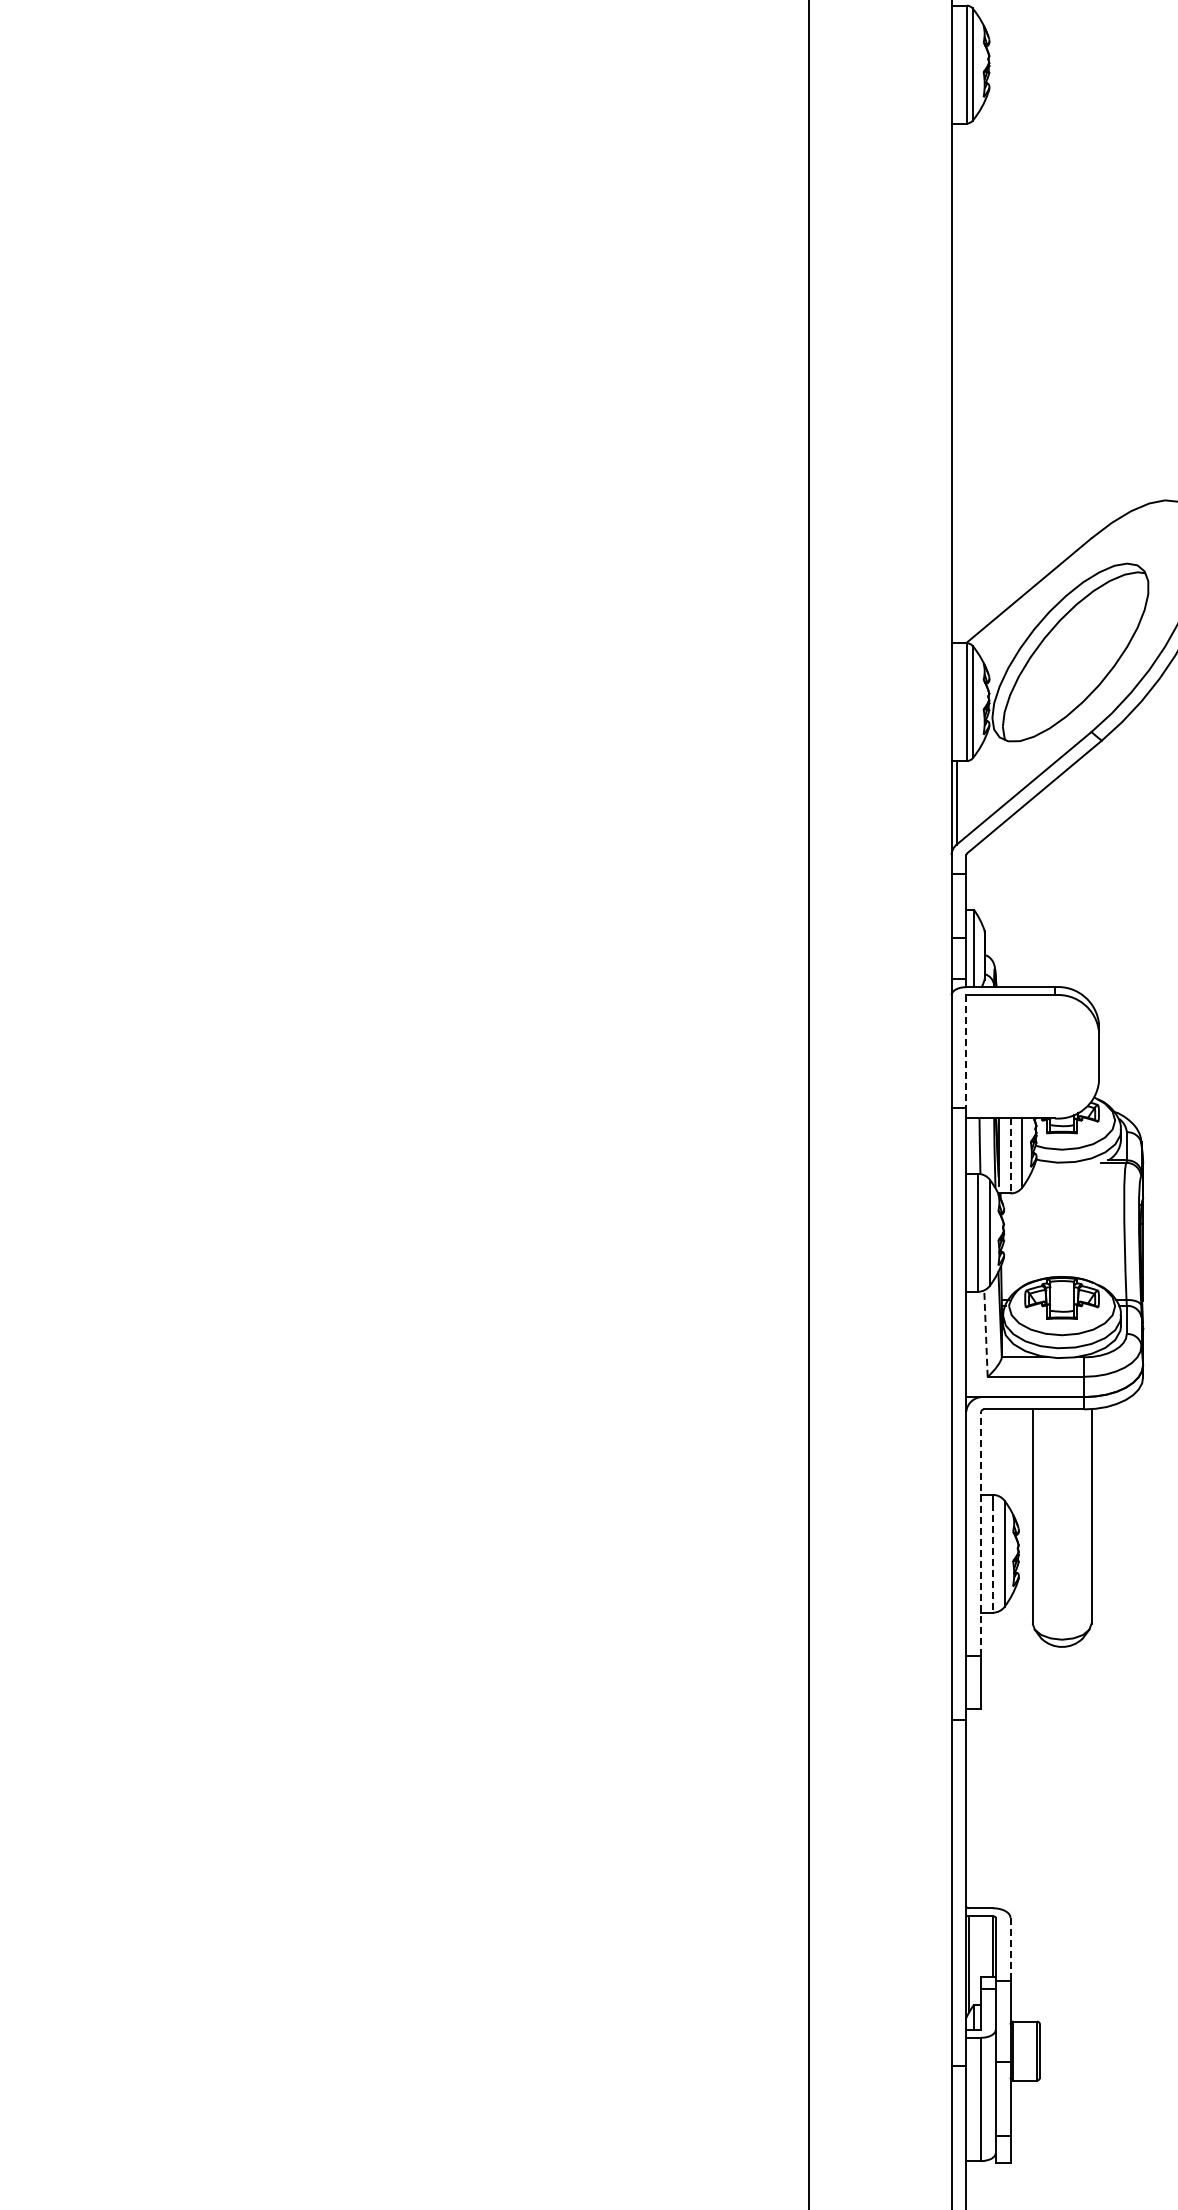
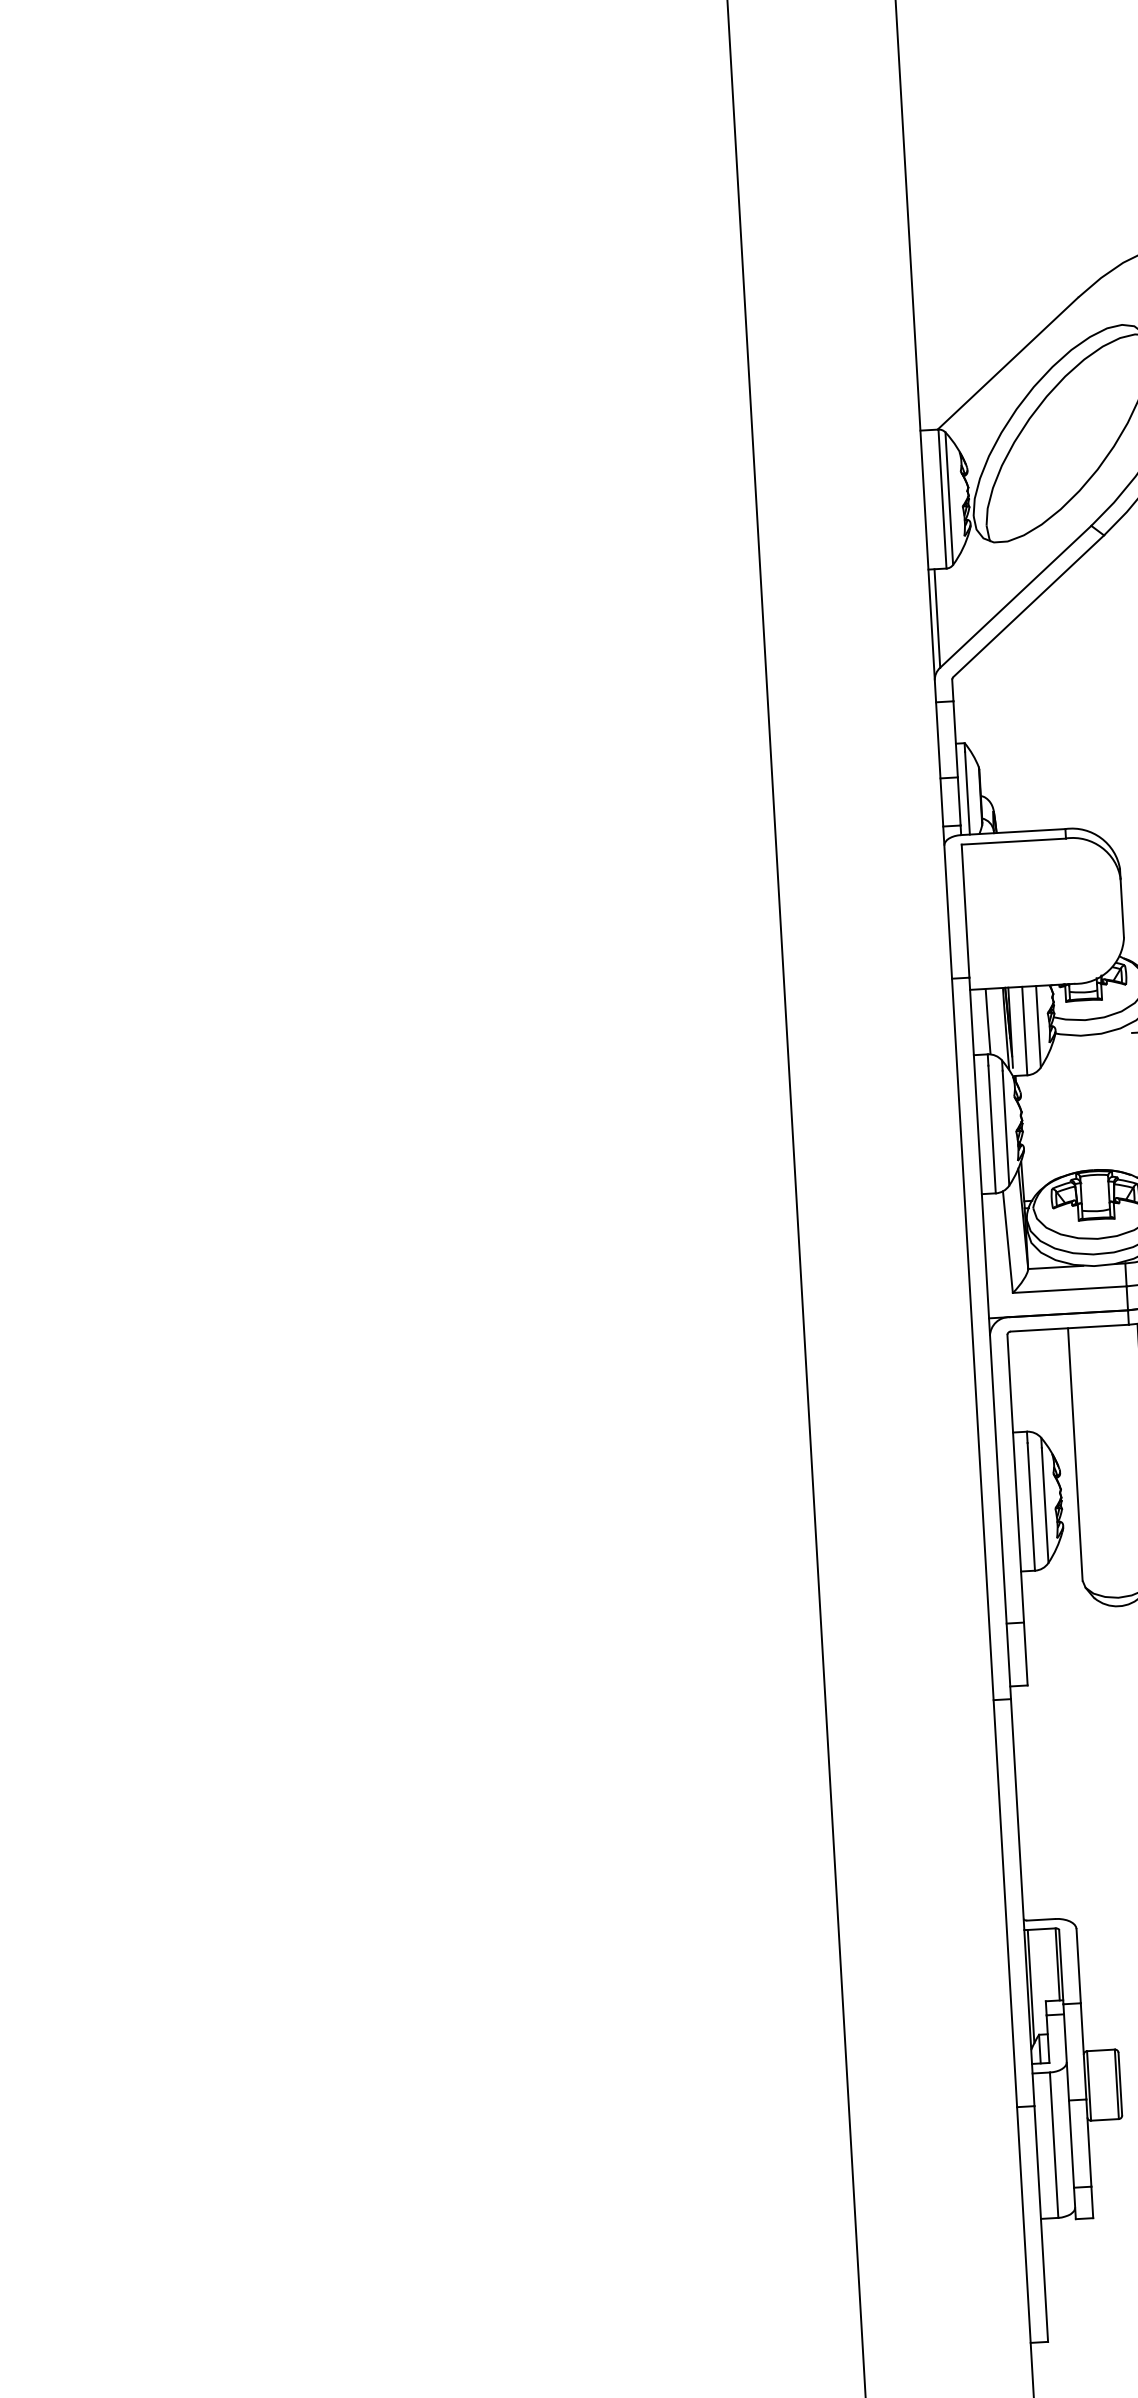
line: (966, 1052) -> (965, 912), dashed -> solid
line: (1010, 1155) -> (1024, 1030), dashed -> solid
line: (985, 1333) -> (1007, 1242), dashed -> solid
line: (981, 1533) -> (1016, 1478), dashed -> solid
line: (992, 1559) -> (1030, 1507), dashed -> solid
line: (1010, 1949) -> (1078, 1966), dashed -> solid

